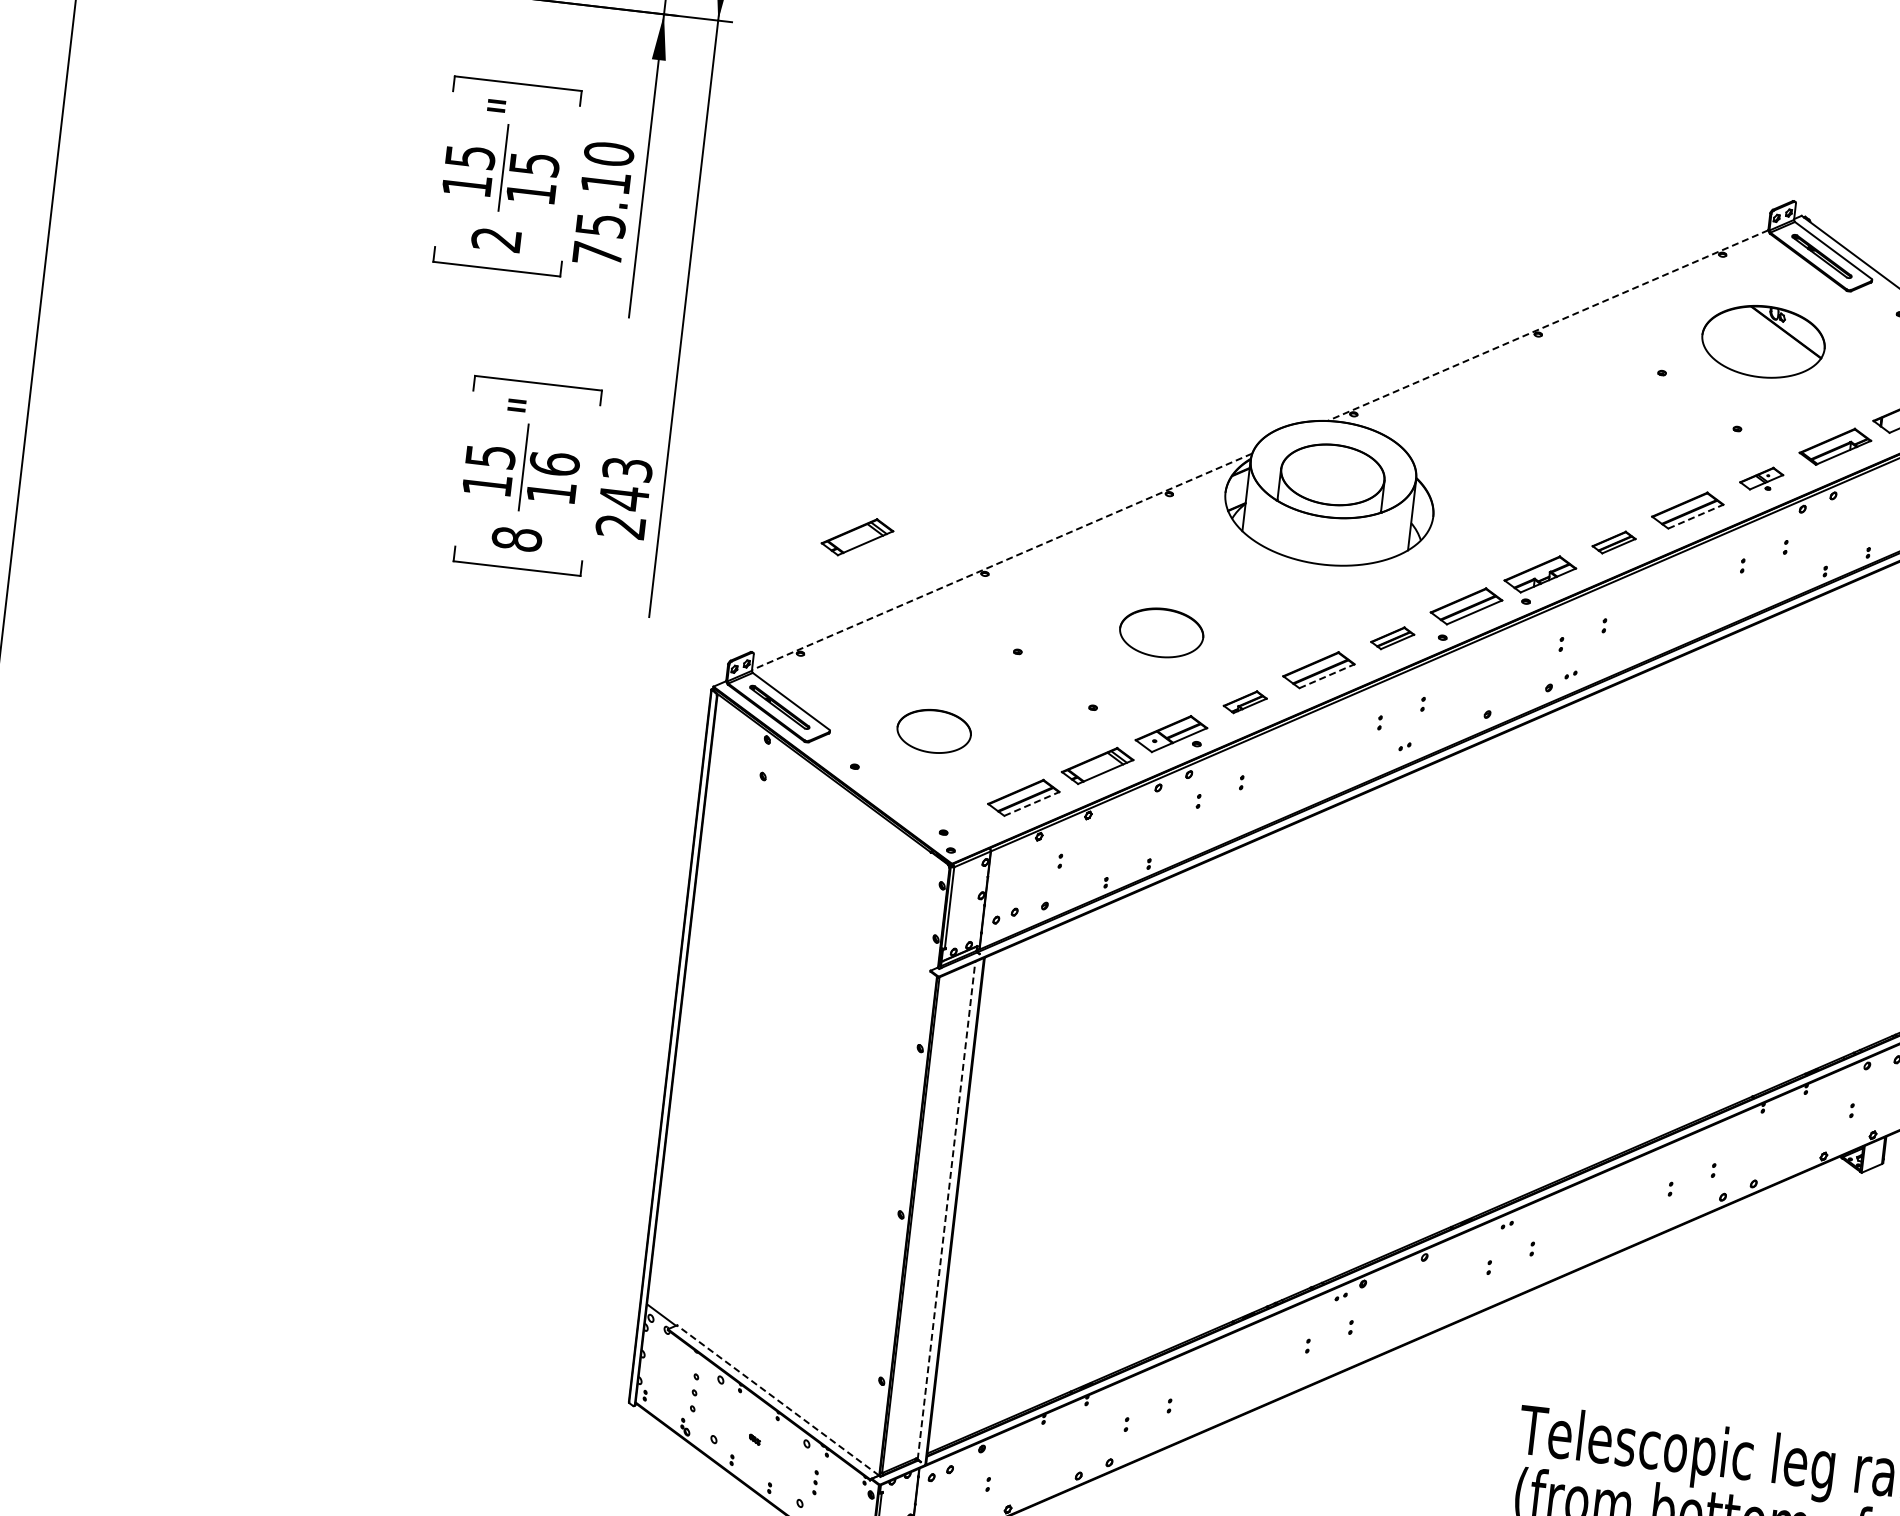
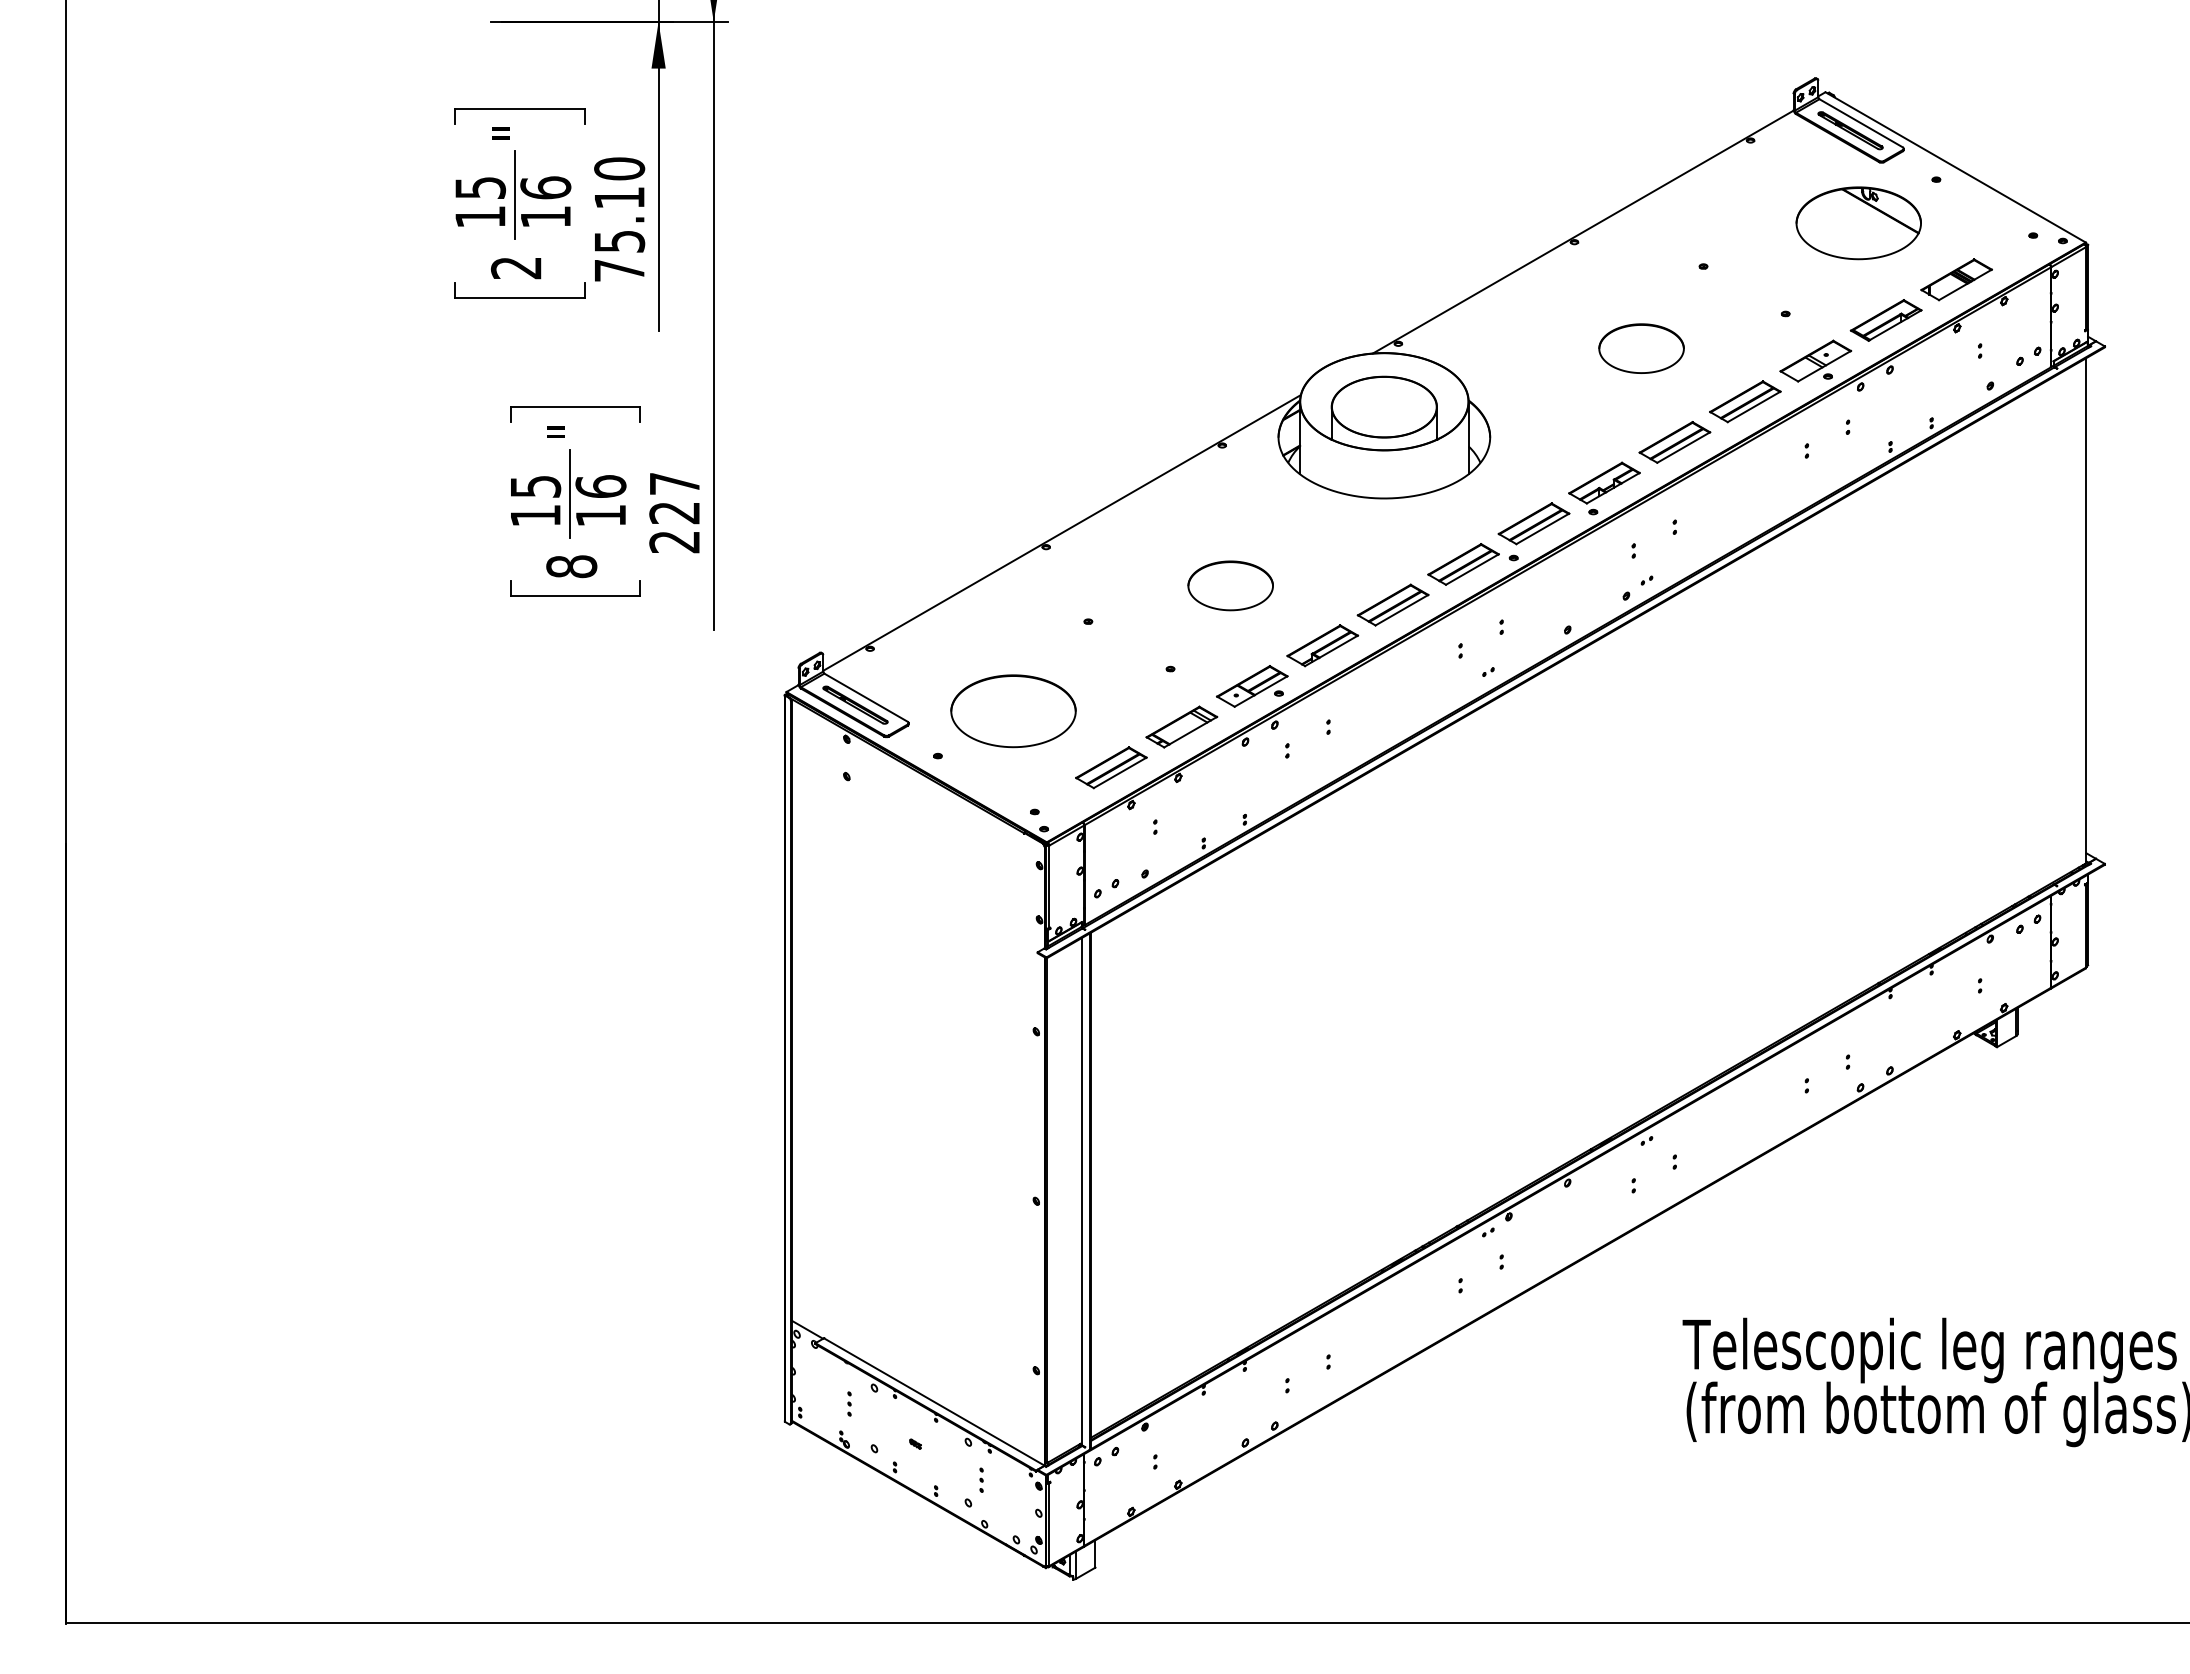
text: (534, 163) -> (545, 187), 15 -> 16
line: (1548, 326) -> (1583, 232), dashed -> solid
part: (1763, 341) -> (1858, 223), moved
part: (1591, 446) -> (1641, 348), added
part: (1761, 478) -> (1815, 360), size x1.67
text: (625, 484) -> (674, 499), 243 -> 227
line: (1696, 516) -> (1754, 406), dashed -> solid
part: (857, 536) -> (913, 524), removed
part: (1613, 542) -> (1674, 442), size x1.67
line: (1002, 561) -> (1062, 532), dashed -> solid
part: (1392, 638) -> (1463, 564), size x1.67
line: (1327, 675) -> (1402, 609), dashed -> solid
part: (1245, 701) -> (1322, 645), size x1.67
part: (934, 731) -> (1013, 711), size x1.67
line: (1032, 803) -> (1120, 772), dashed -> solid
line: (946, 1210) -> (1081, 1191), dashed -> solid
part: (694, 1392) -> (849, 1403), size x0.62
line: (777, 1399) -> (933, 1401), dashed -> solid

